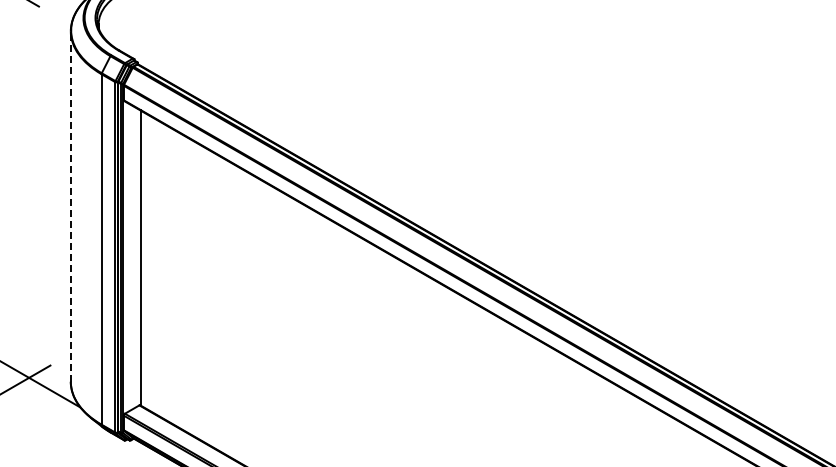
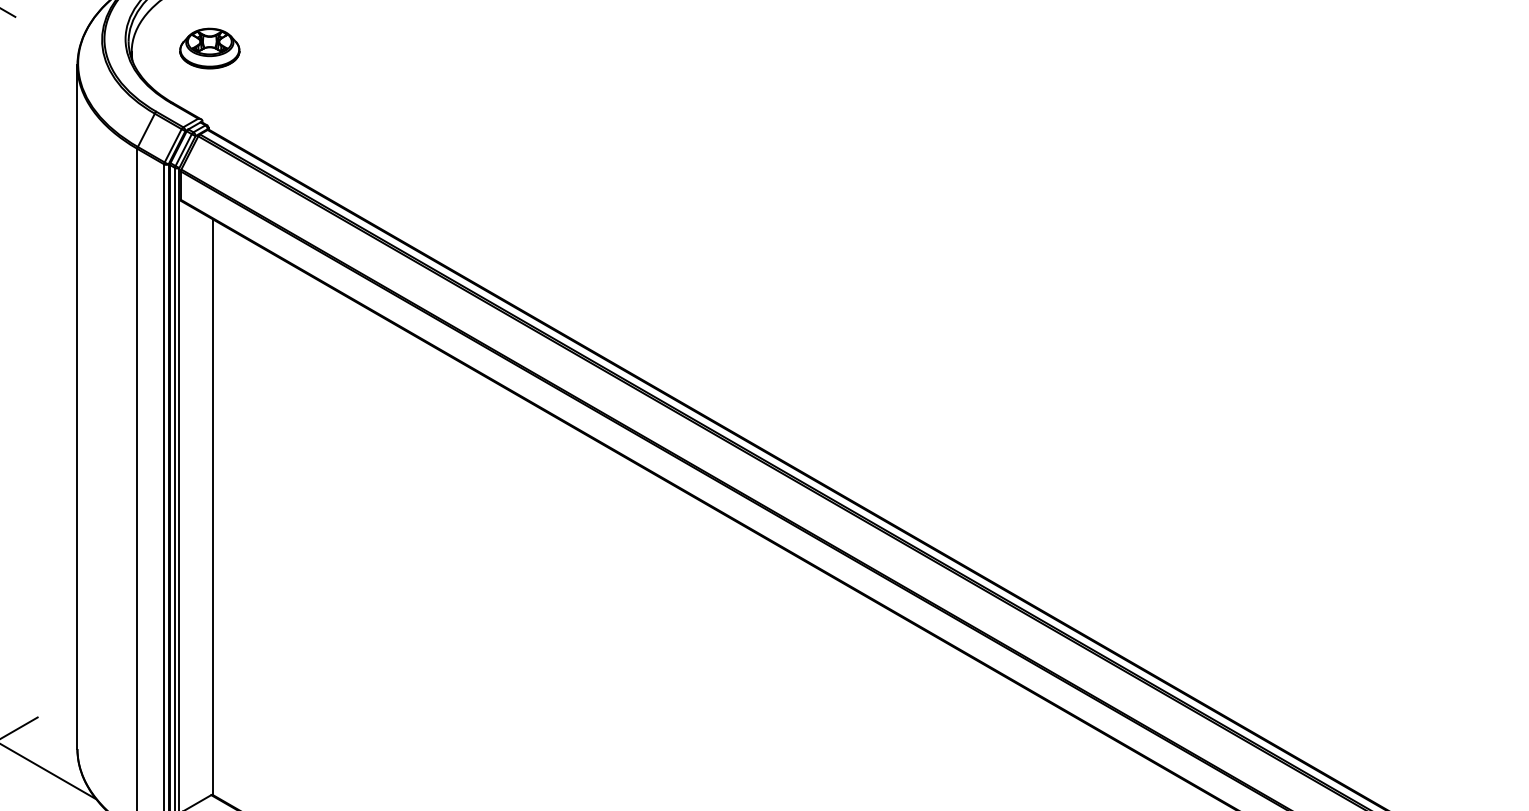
part: (138, 22) -> (209, 47), added
line: (70, 206) -> (76, 407), dashed -> solid

